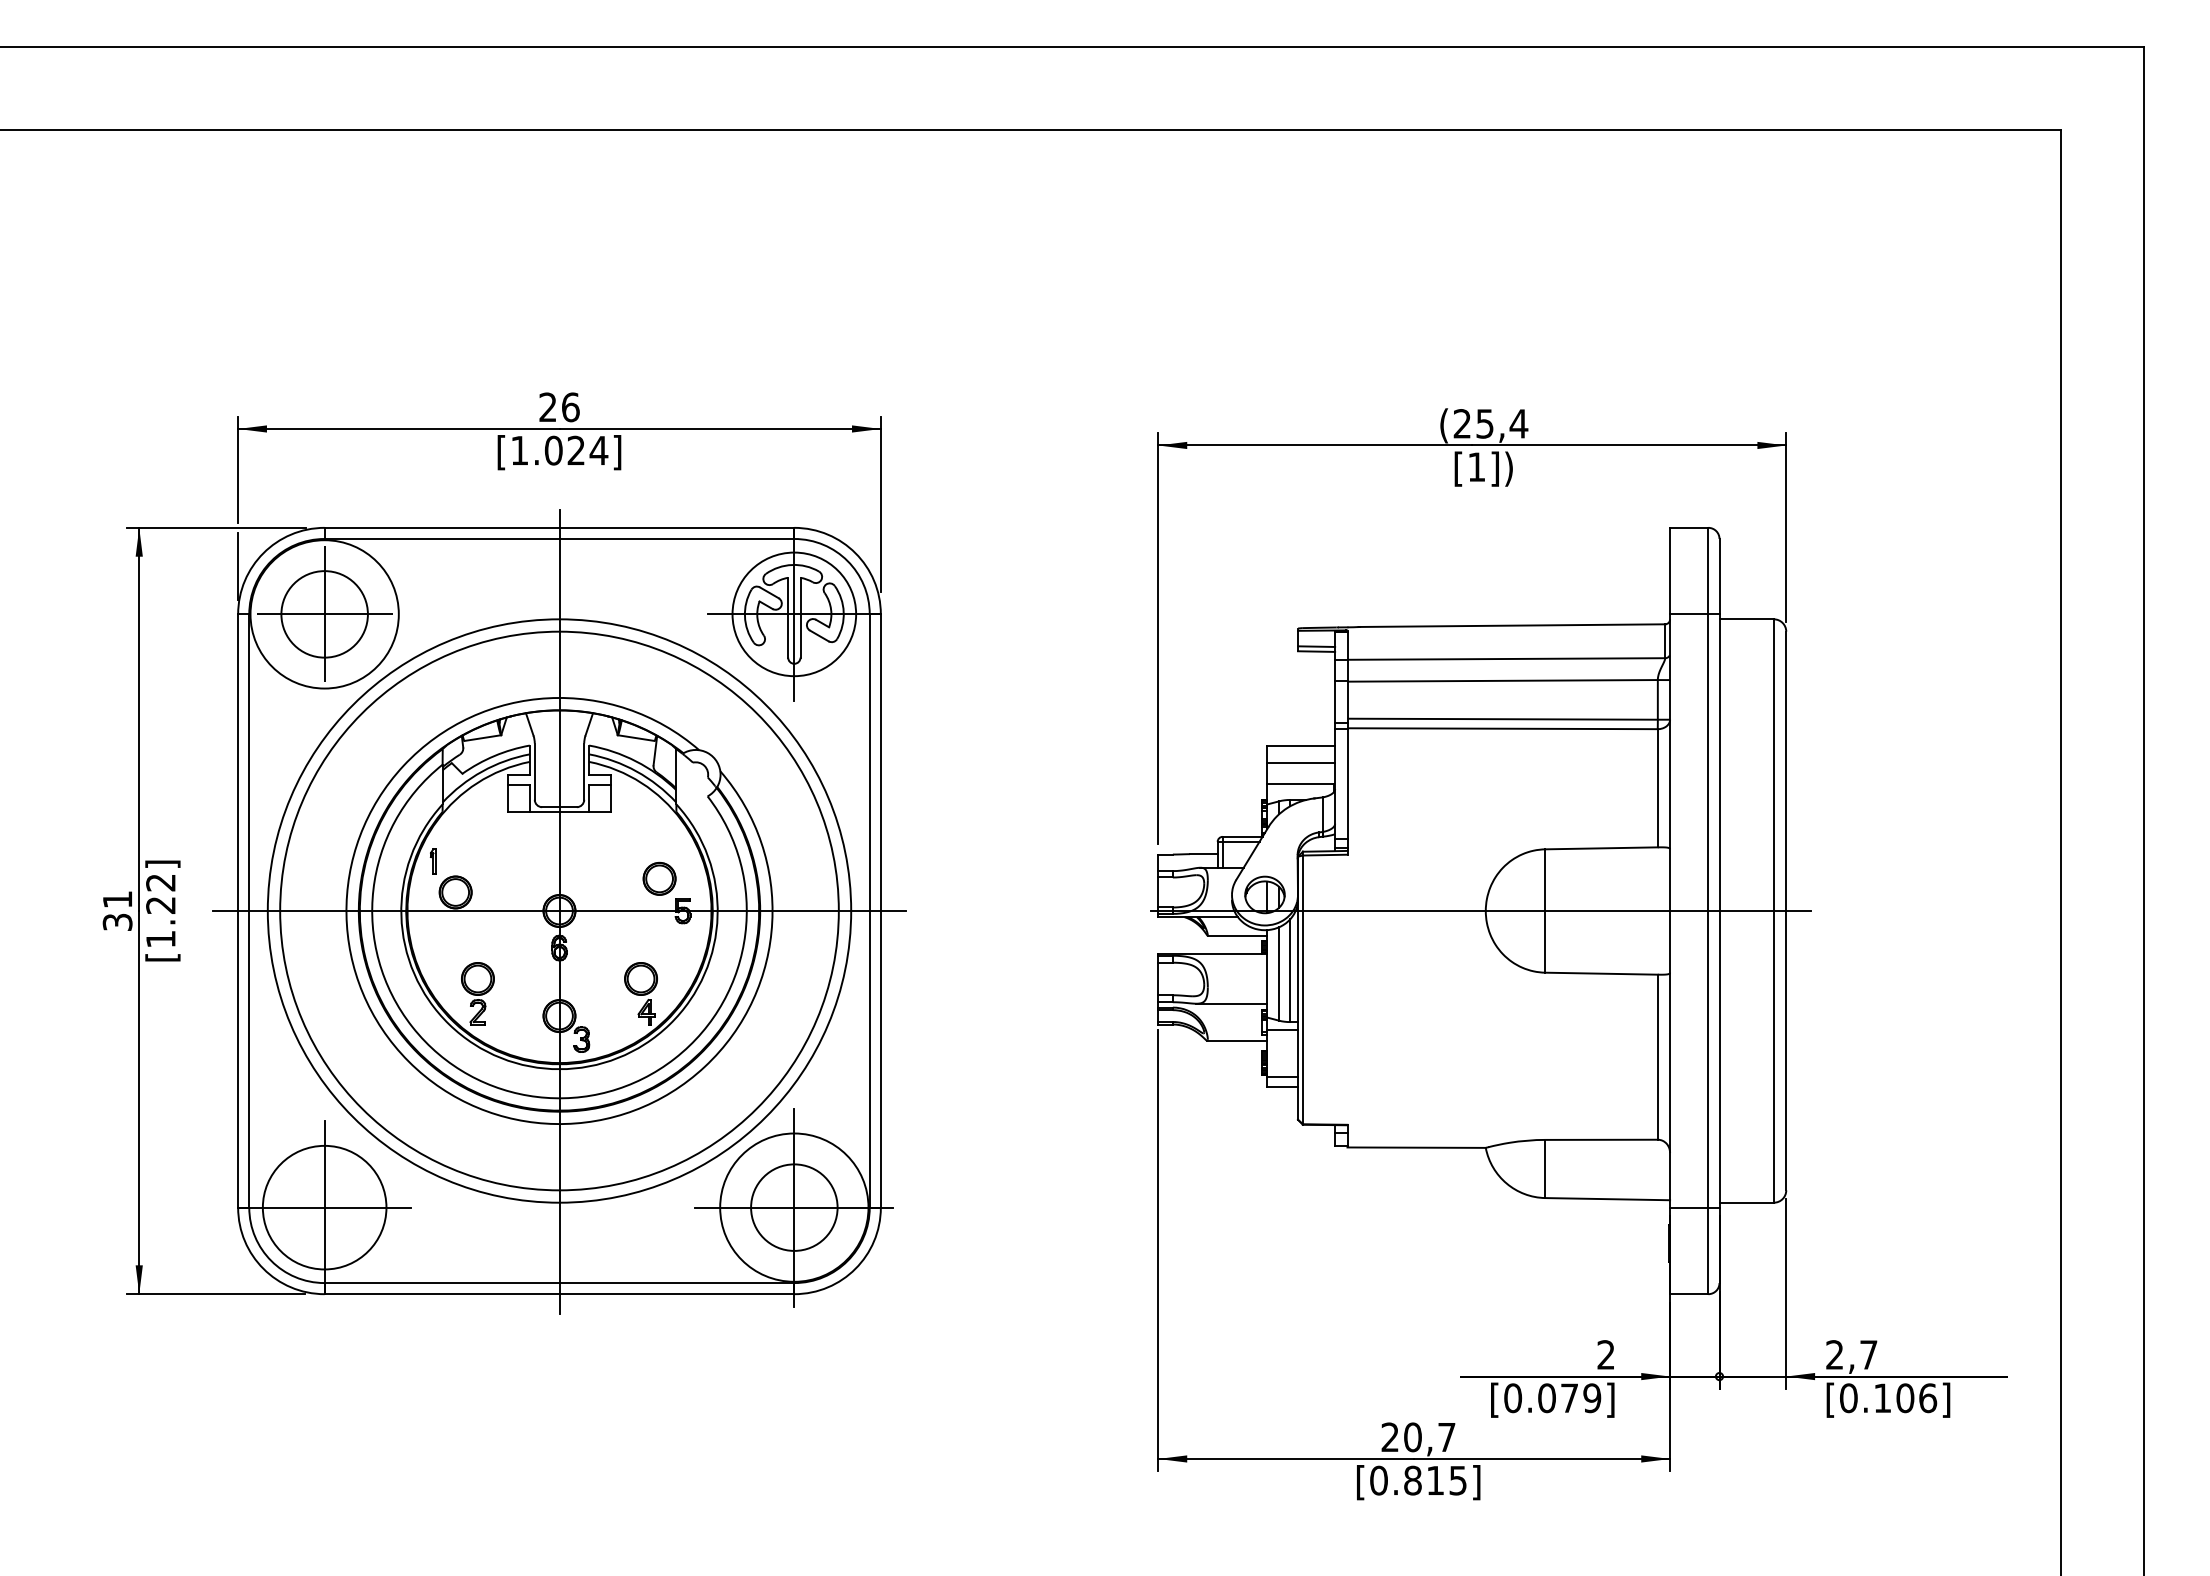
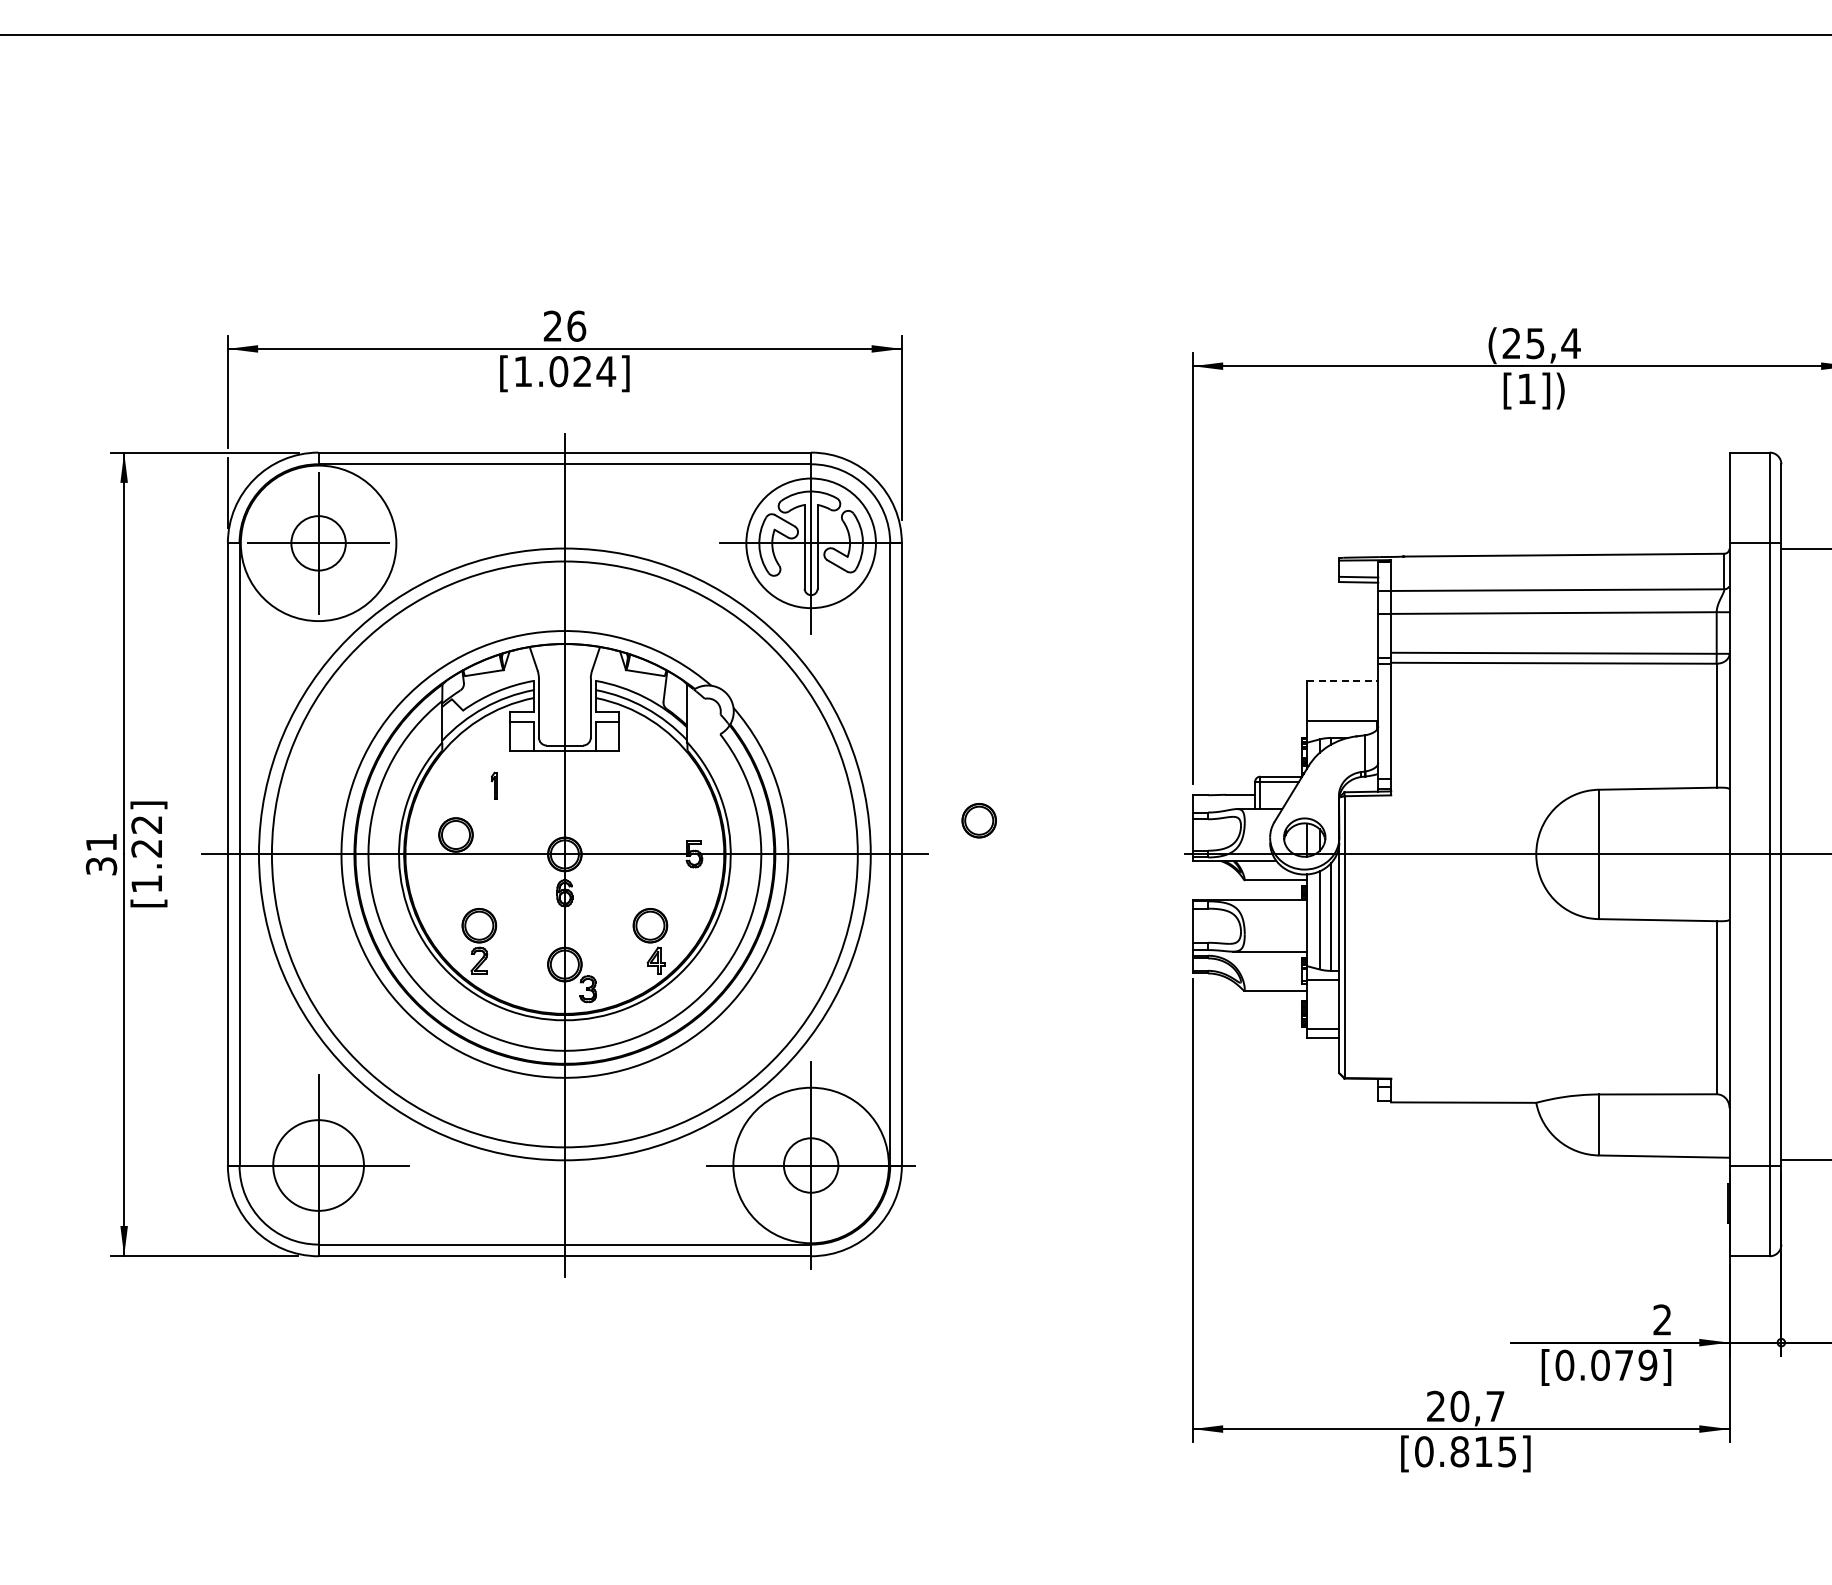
circle: (324, 614) -> (318, 543), size x0.6
line: (1301, 745) -> (1343, 680), solid -> dashed
line: (1301, 763) -> (1343, 699), removed
part: (432, 861) -> (493, 785), moved
part: (659, 878) -> (979, 820), moved
circle: (324, 1207) -> (318, 1165), size x0.7
circle: (794, 1207) -> (811, 1165), size x0.6

